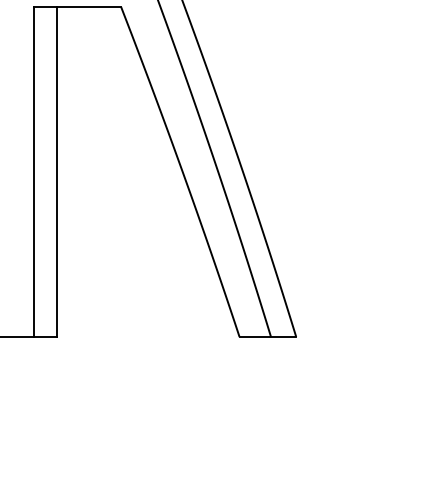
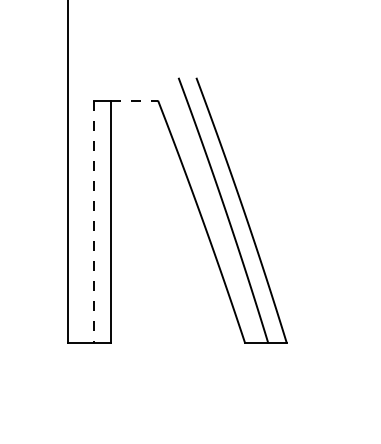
line: (90, 6) -> (135, 100), solid -> dashed
line: (34, 172) -> (94, 222), solid -> dashed

